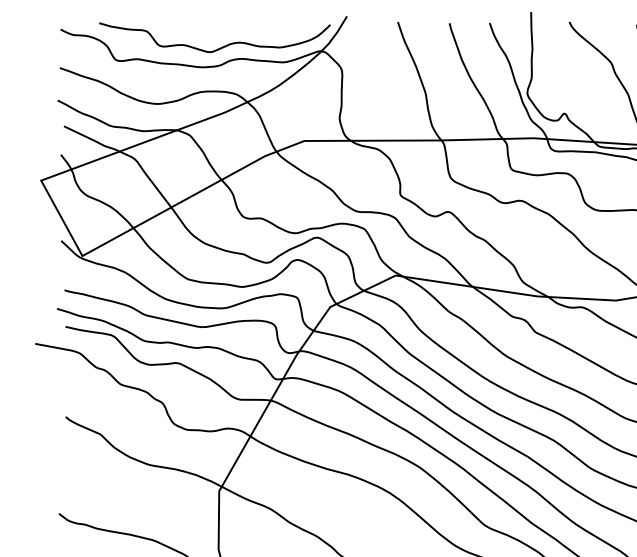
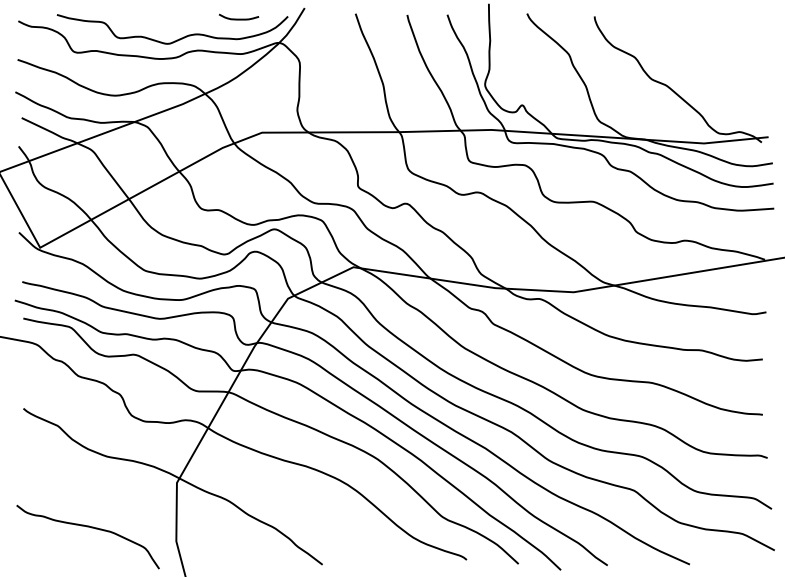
curve: (281, 26) -> (239, 18), added

